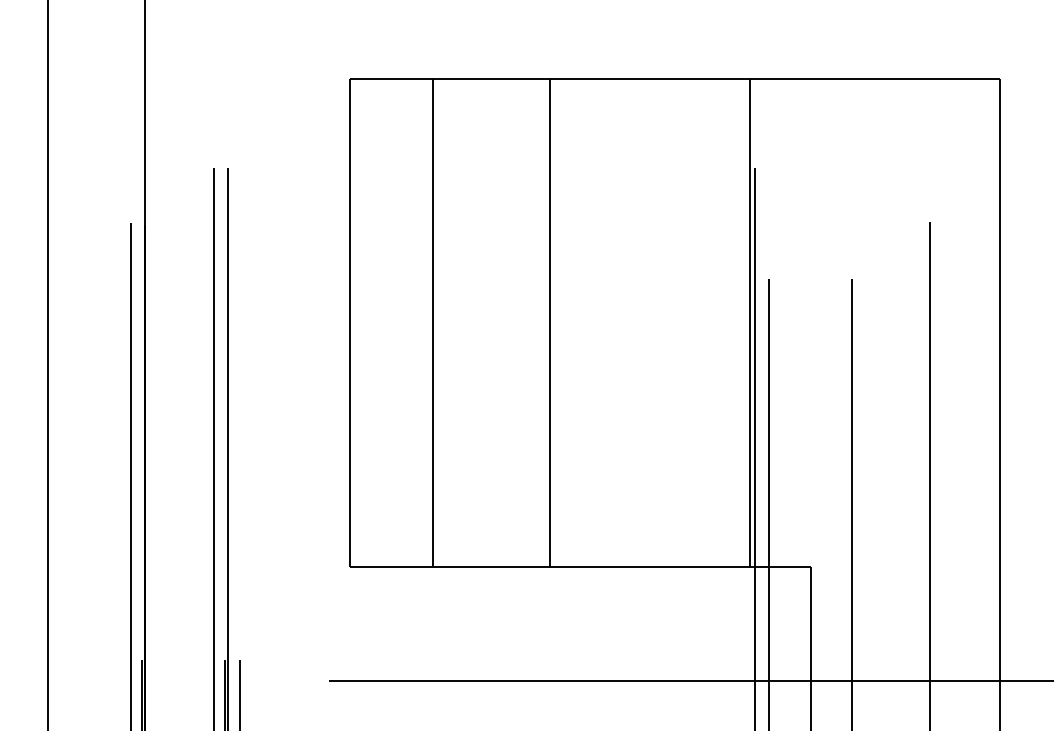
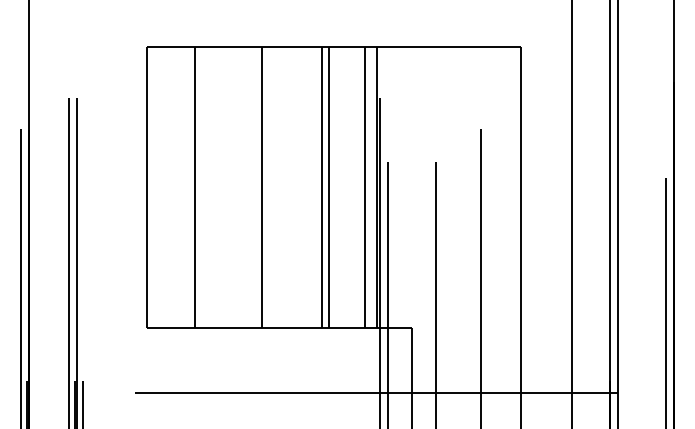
line: (655, 322) -> (322, 186), added
line: (667, 322) -> (329, 186), added
line: (728, 322) -> (364, 186), added

